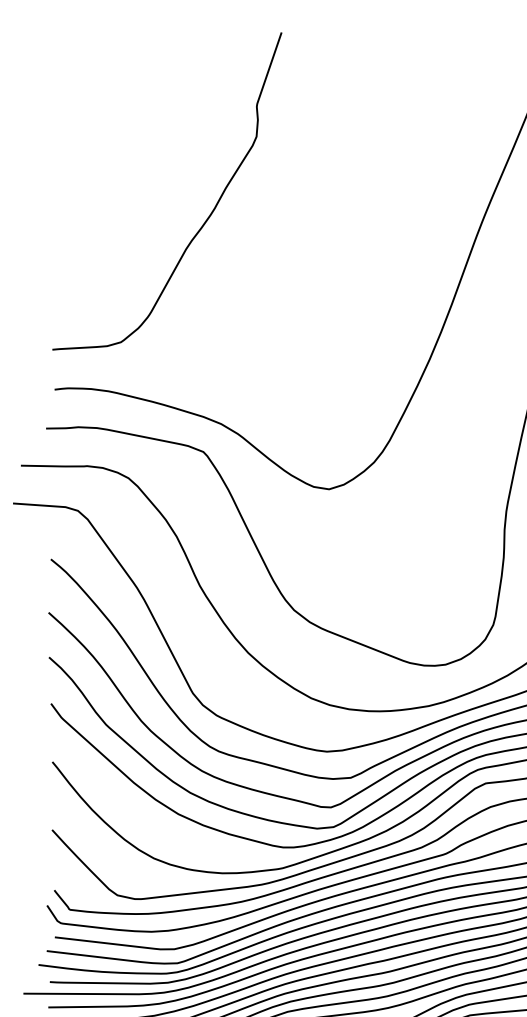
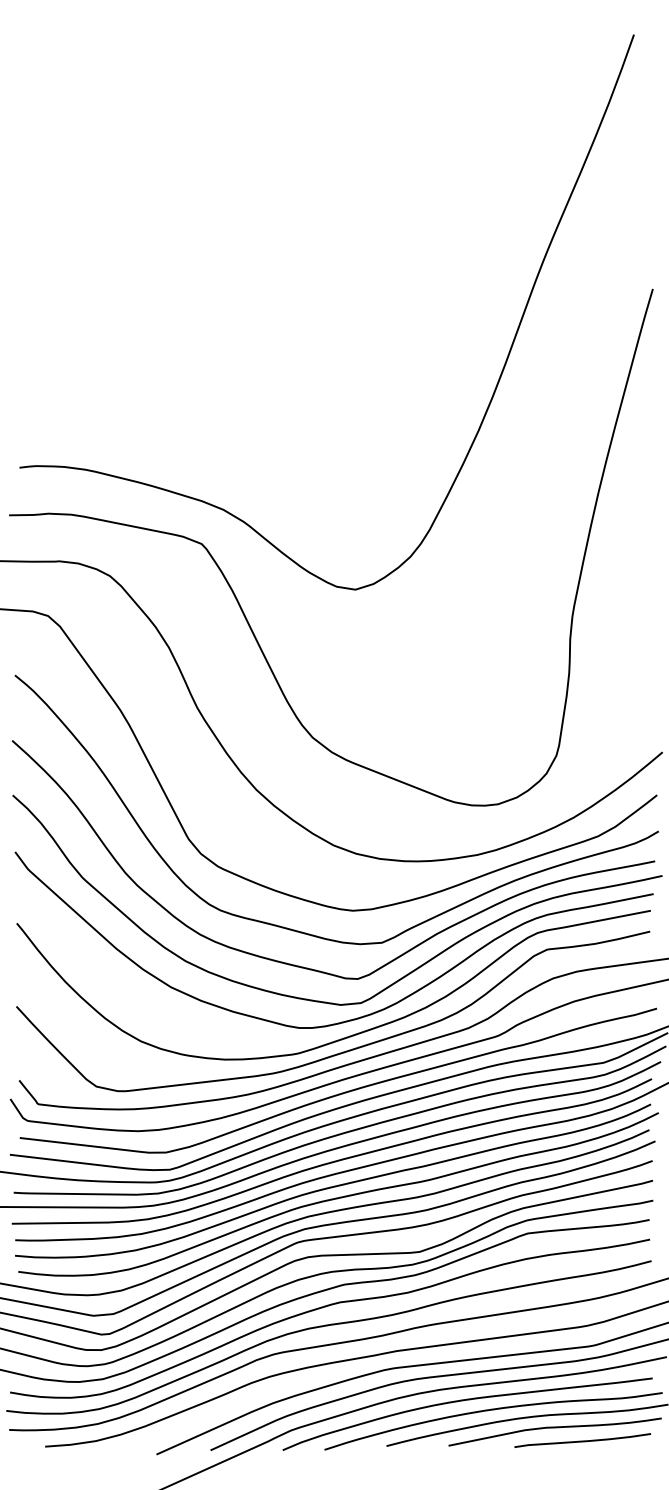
curve: (207, 217) -> (206, 257), removed

